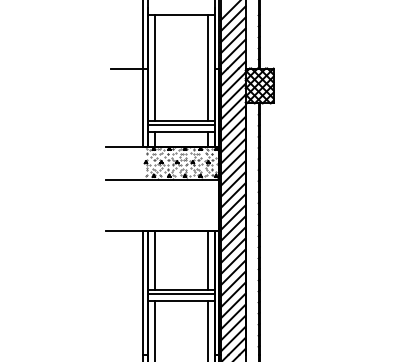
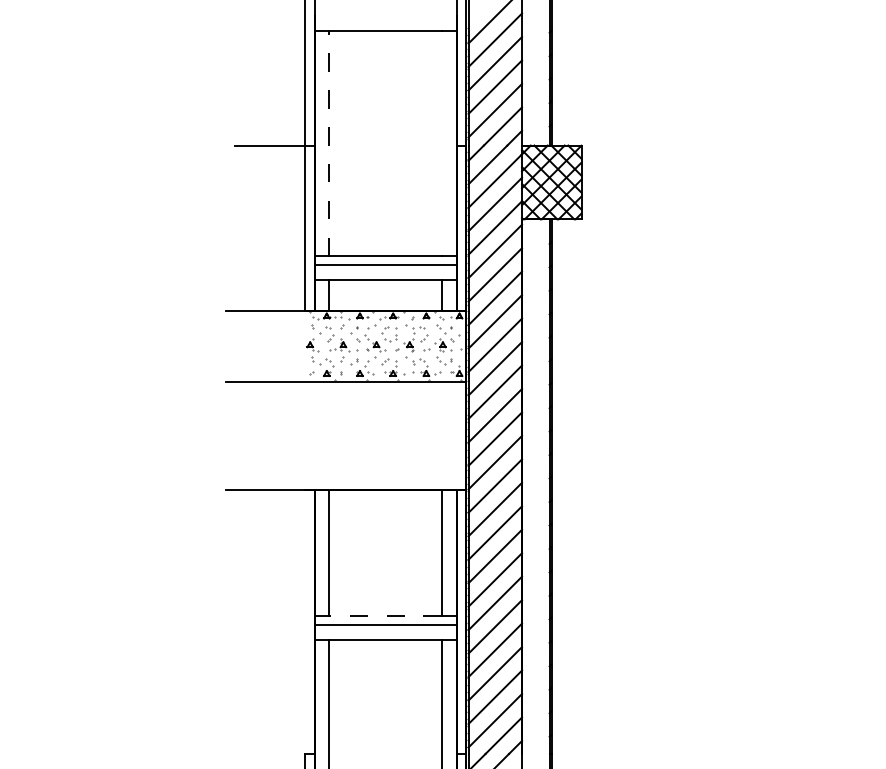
line: (155, 67) -> (330, 143), solid -> dashed
line: (207, 67) -> (440, 143), removed
line: (180, 289) -> (383, 614), solid -> dashed
line: (143, 292) -> (304, 621), removed

